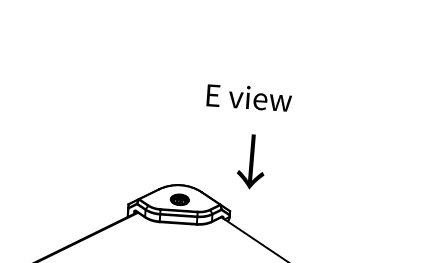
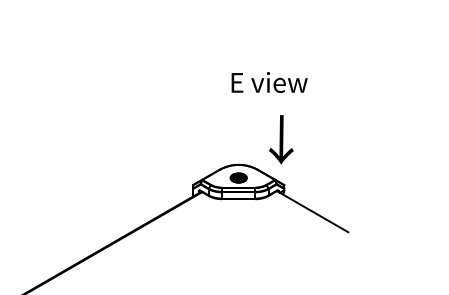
text: (249, 97) -> (269, 82), moved
text: (251, 161) -> (281, 139), moved

